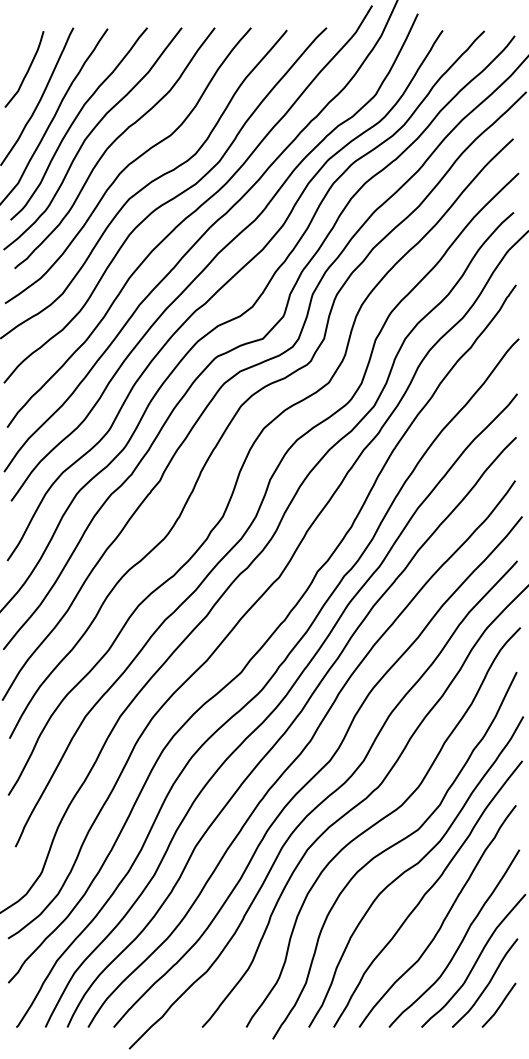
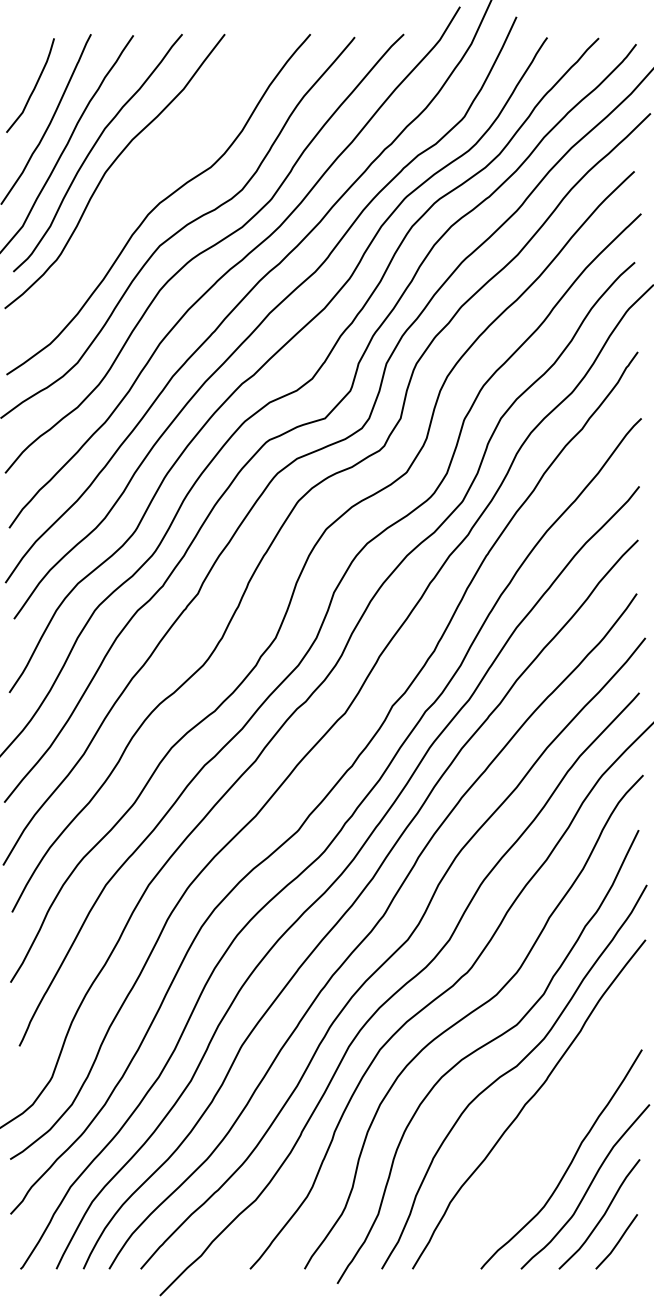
curve: (112, 144) -> (139, 178), removed
curve: (443, 919) -> (548, 1135), removed

